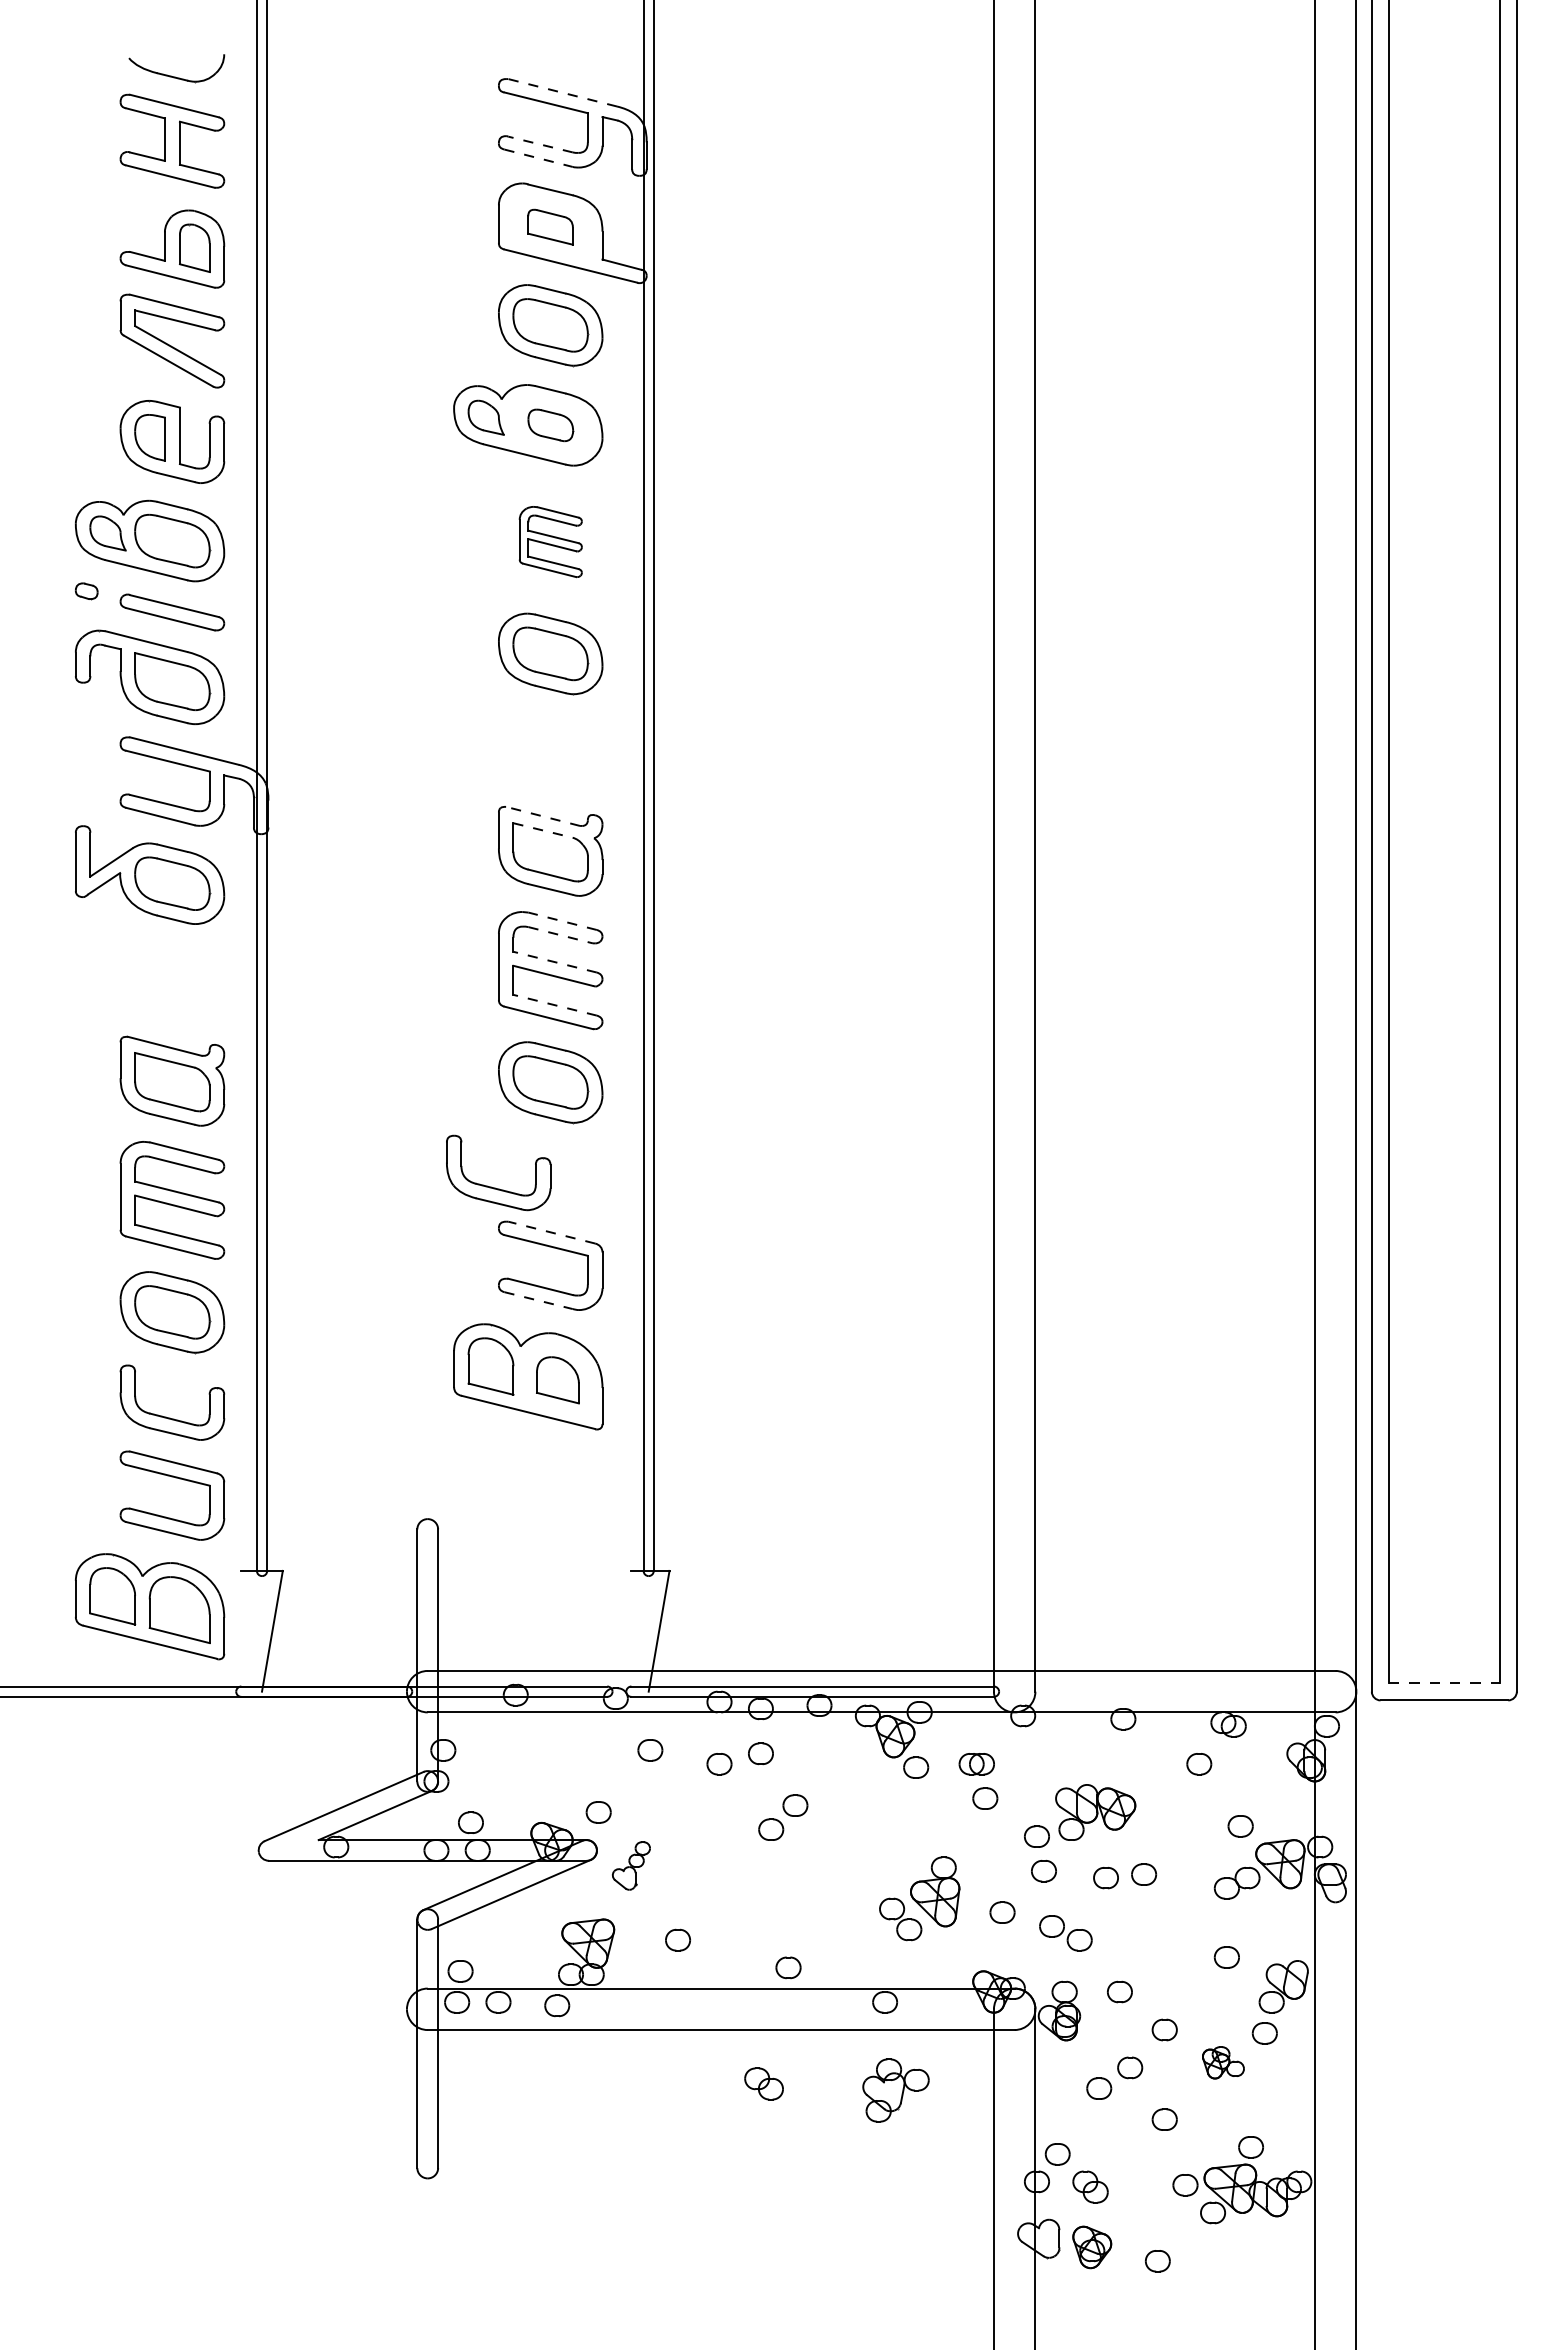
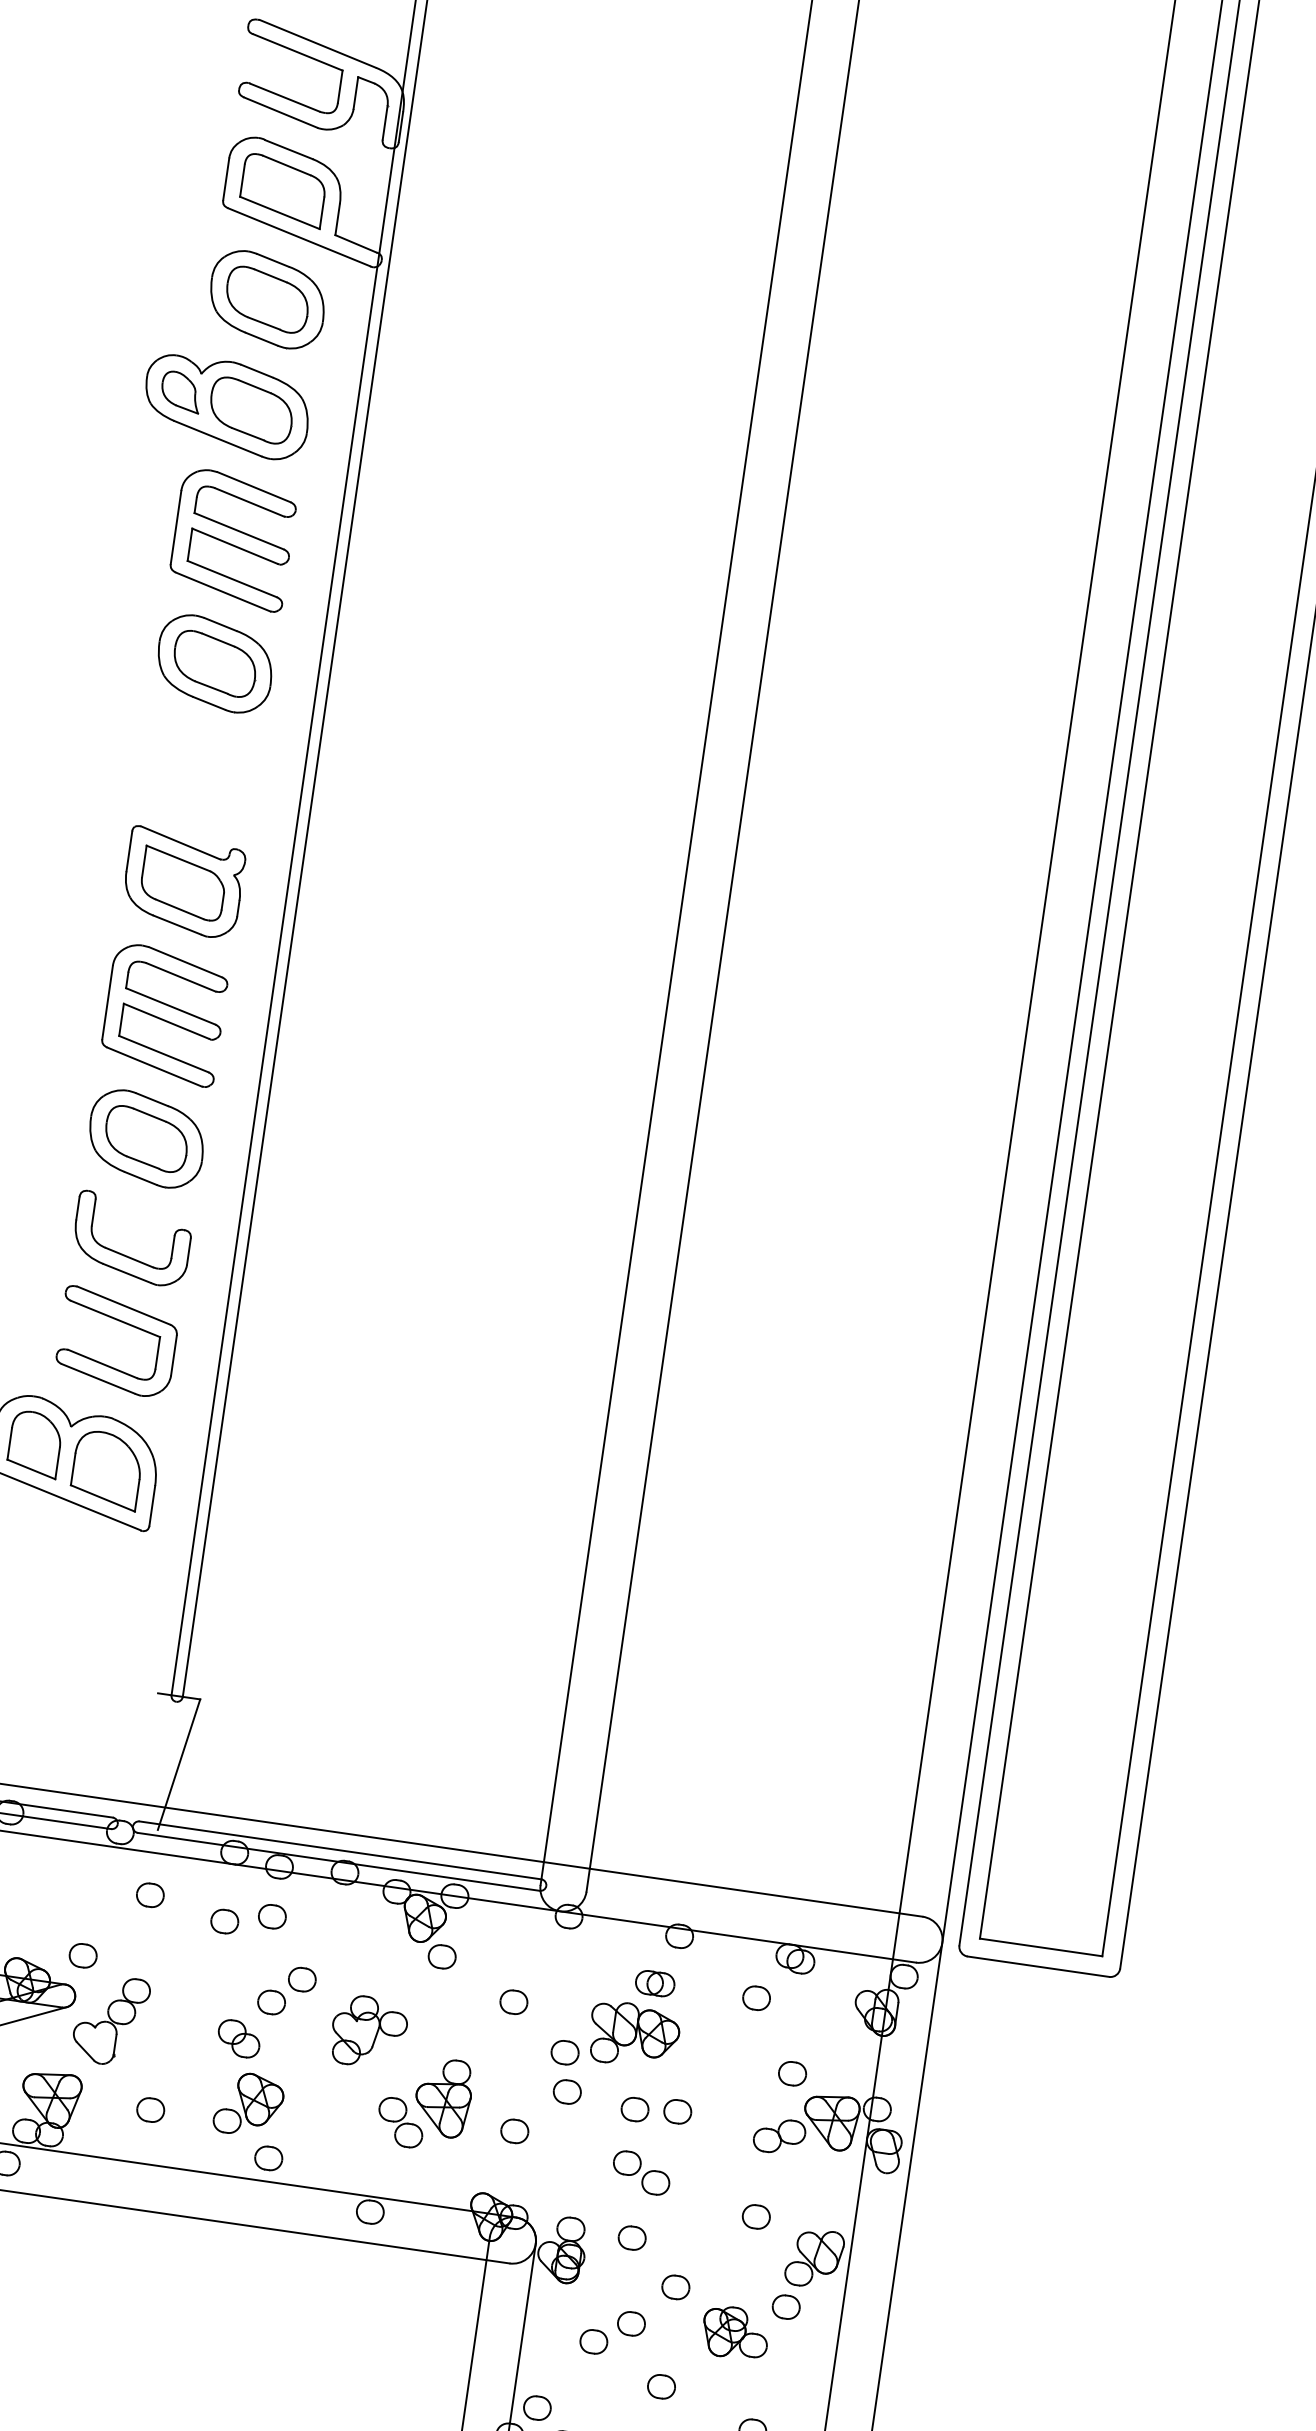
line: (562, 92) -> (317, 43), dashed -> solid
line: (540, 144) -> (285, 97), dashed -> solid
line: (539, 158) -> (281, 113), dashed -> solid
part: (550, 227) -> (282, 191), size x1.67
part: (550, 425) -> (251, 410), size x1.67
part: (550, 541) -> (232, 539), size x1.67
line: (542, 816) -> (179, 842), dashed -> solid
line: (543, 830) -> (178, 858), dashed -> solid
line: (562, 921) -> (185, 962), dashed -> solid
line: (561, 935) -> (182, 977), dashed -> solid
line: (555, 962) -> (171, 1006), dashed -> solid
line: (555, 1005) -> (164, 1054), dashed -> solid
part: (495, 1187) -> (126, 1254), moved
line: (551, 1232) -> (123, 1305), dashed -> solid
line: (539, 1300) -> (99, 1378), dashed -> solid
part: (557, 1380) -> (106, 1470), size x1.43
line: (1444, 1683) -> (1041, 1947), dashed -> solid
part: (976, 1764) -> (654, 1983), moved
part: (631, 1865) -> (111, 2019), size x1.67
part: (764, 1922) -> (249, 2104), added
part: (1065, 1933) -> (641, 2173), moved
part: (1223, 2062) -> (735, 2332), size x1.43
part: (763, 2083) -> (238, 2038), moved
part: (895, 2090) -> (368, 2032), moved

